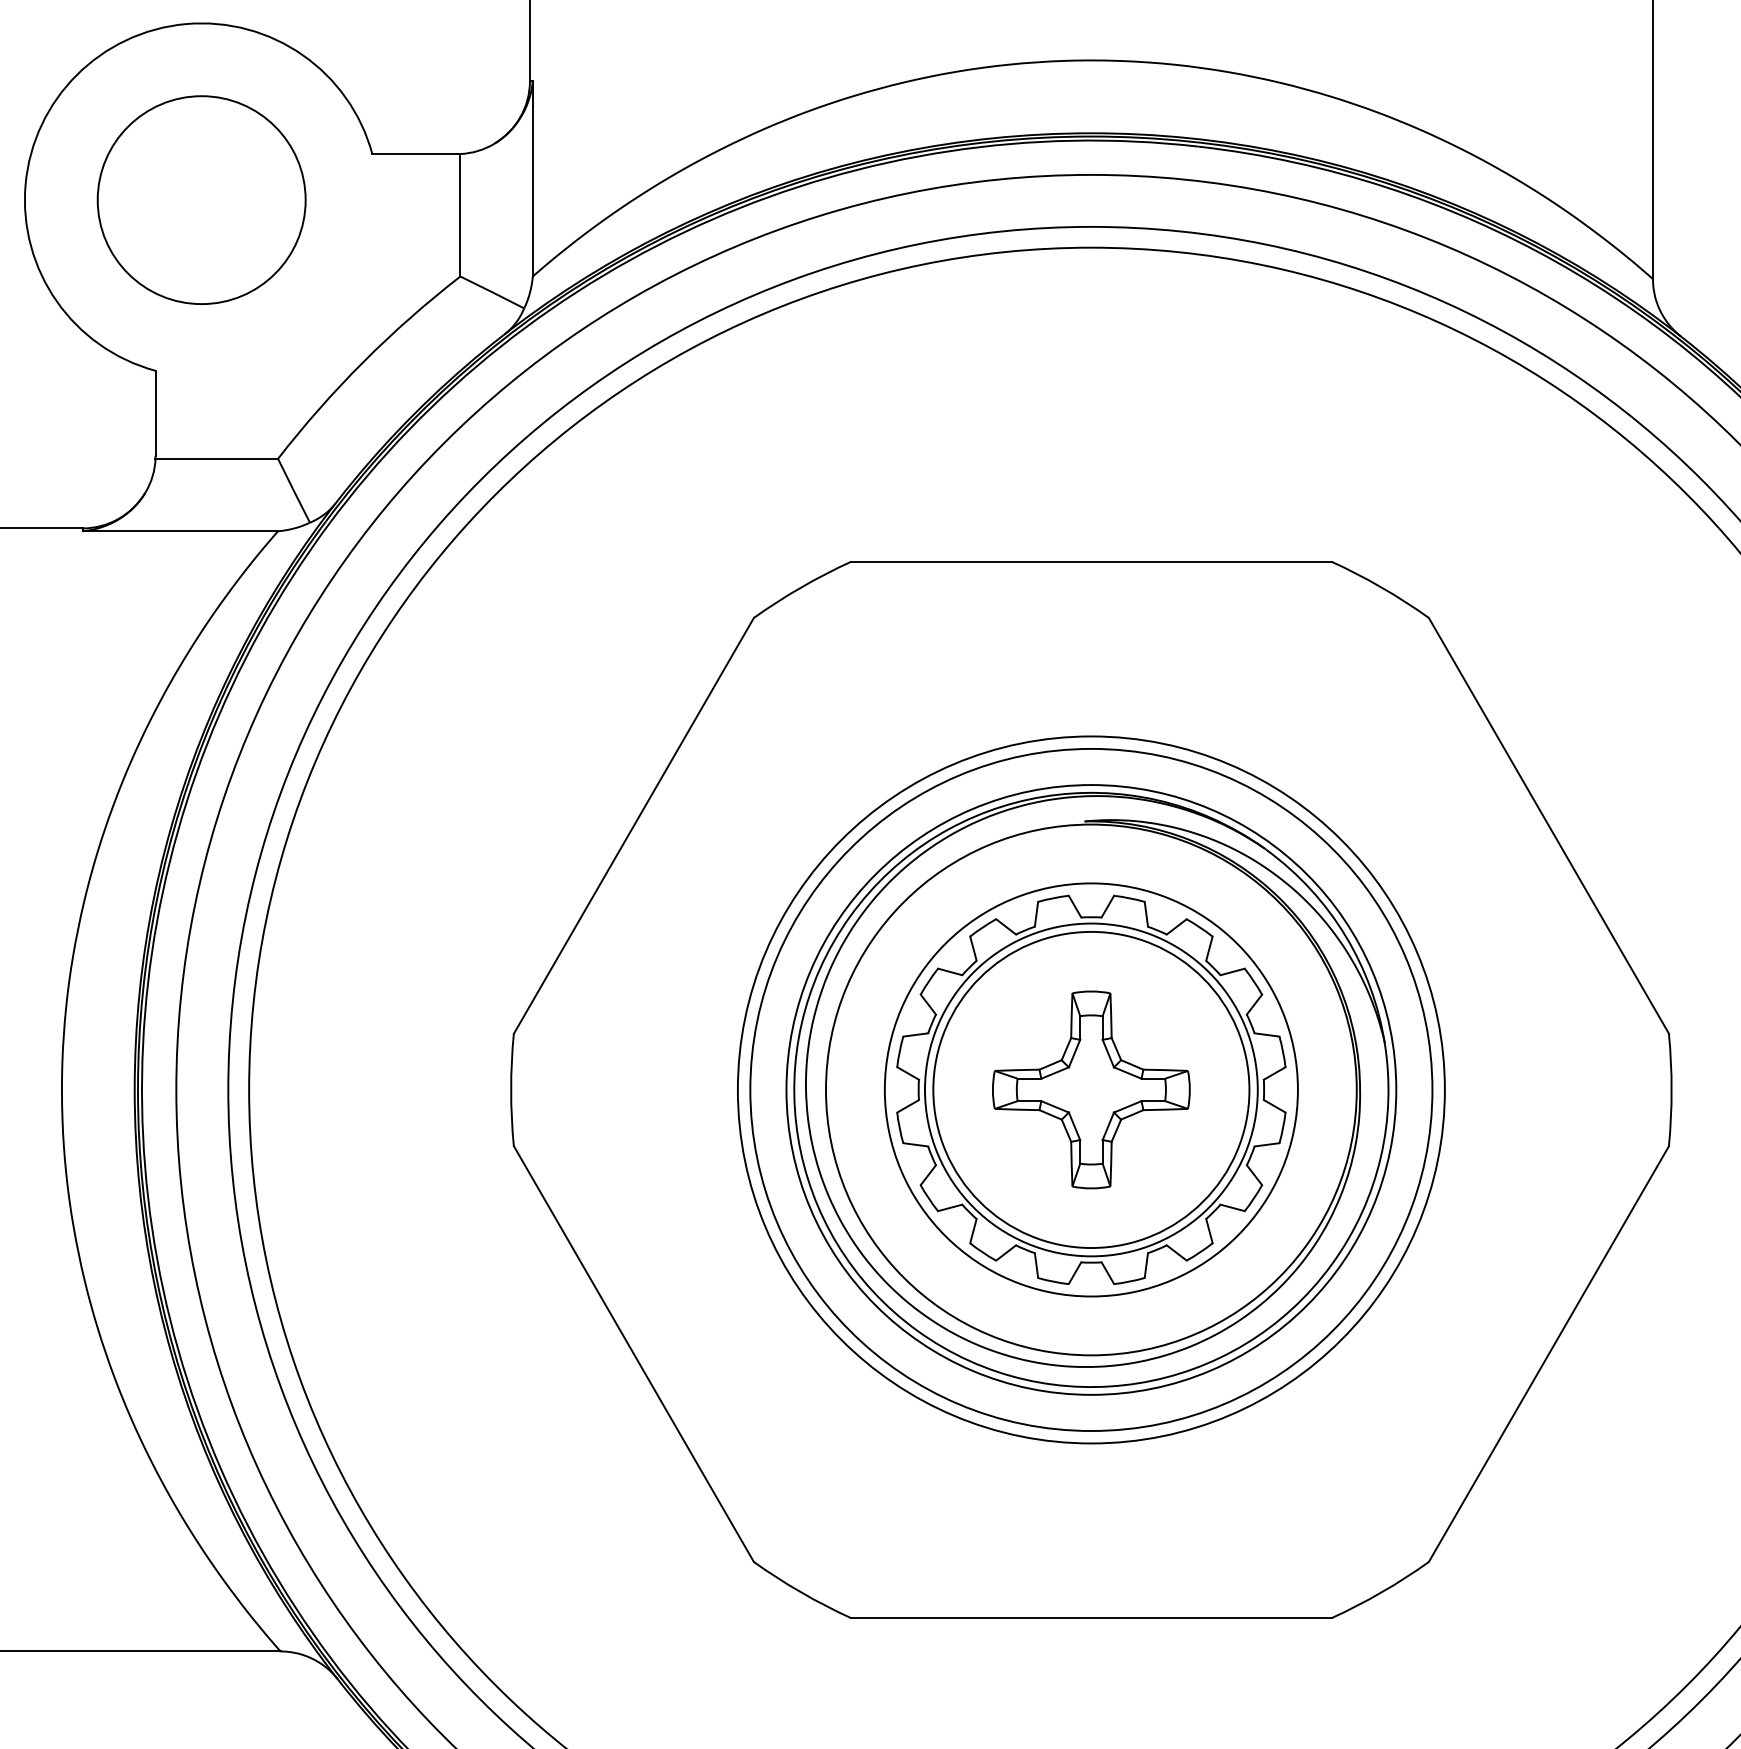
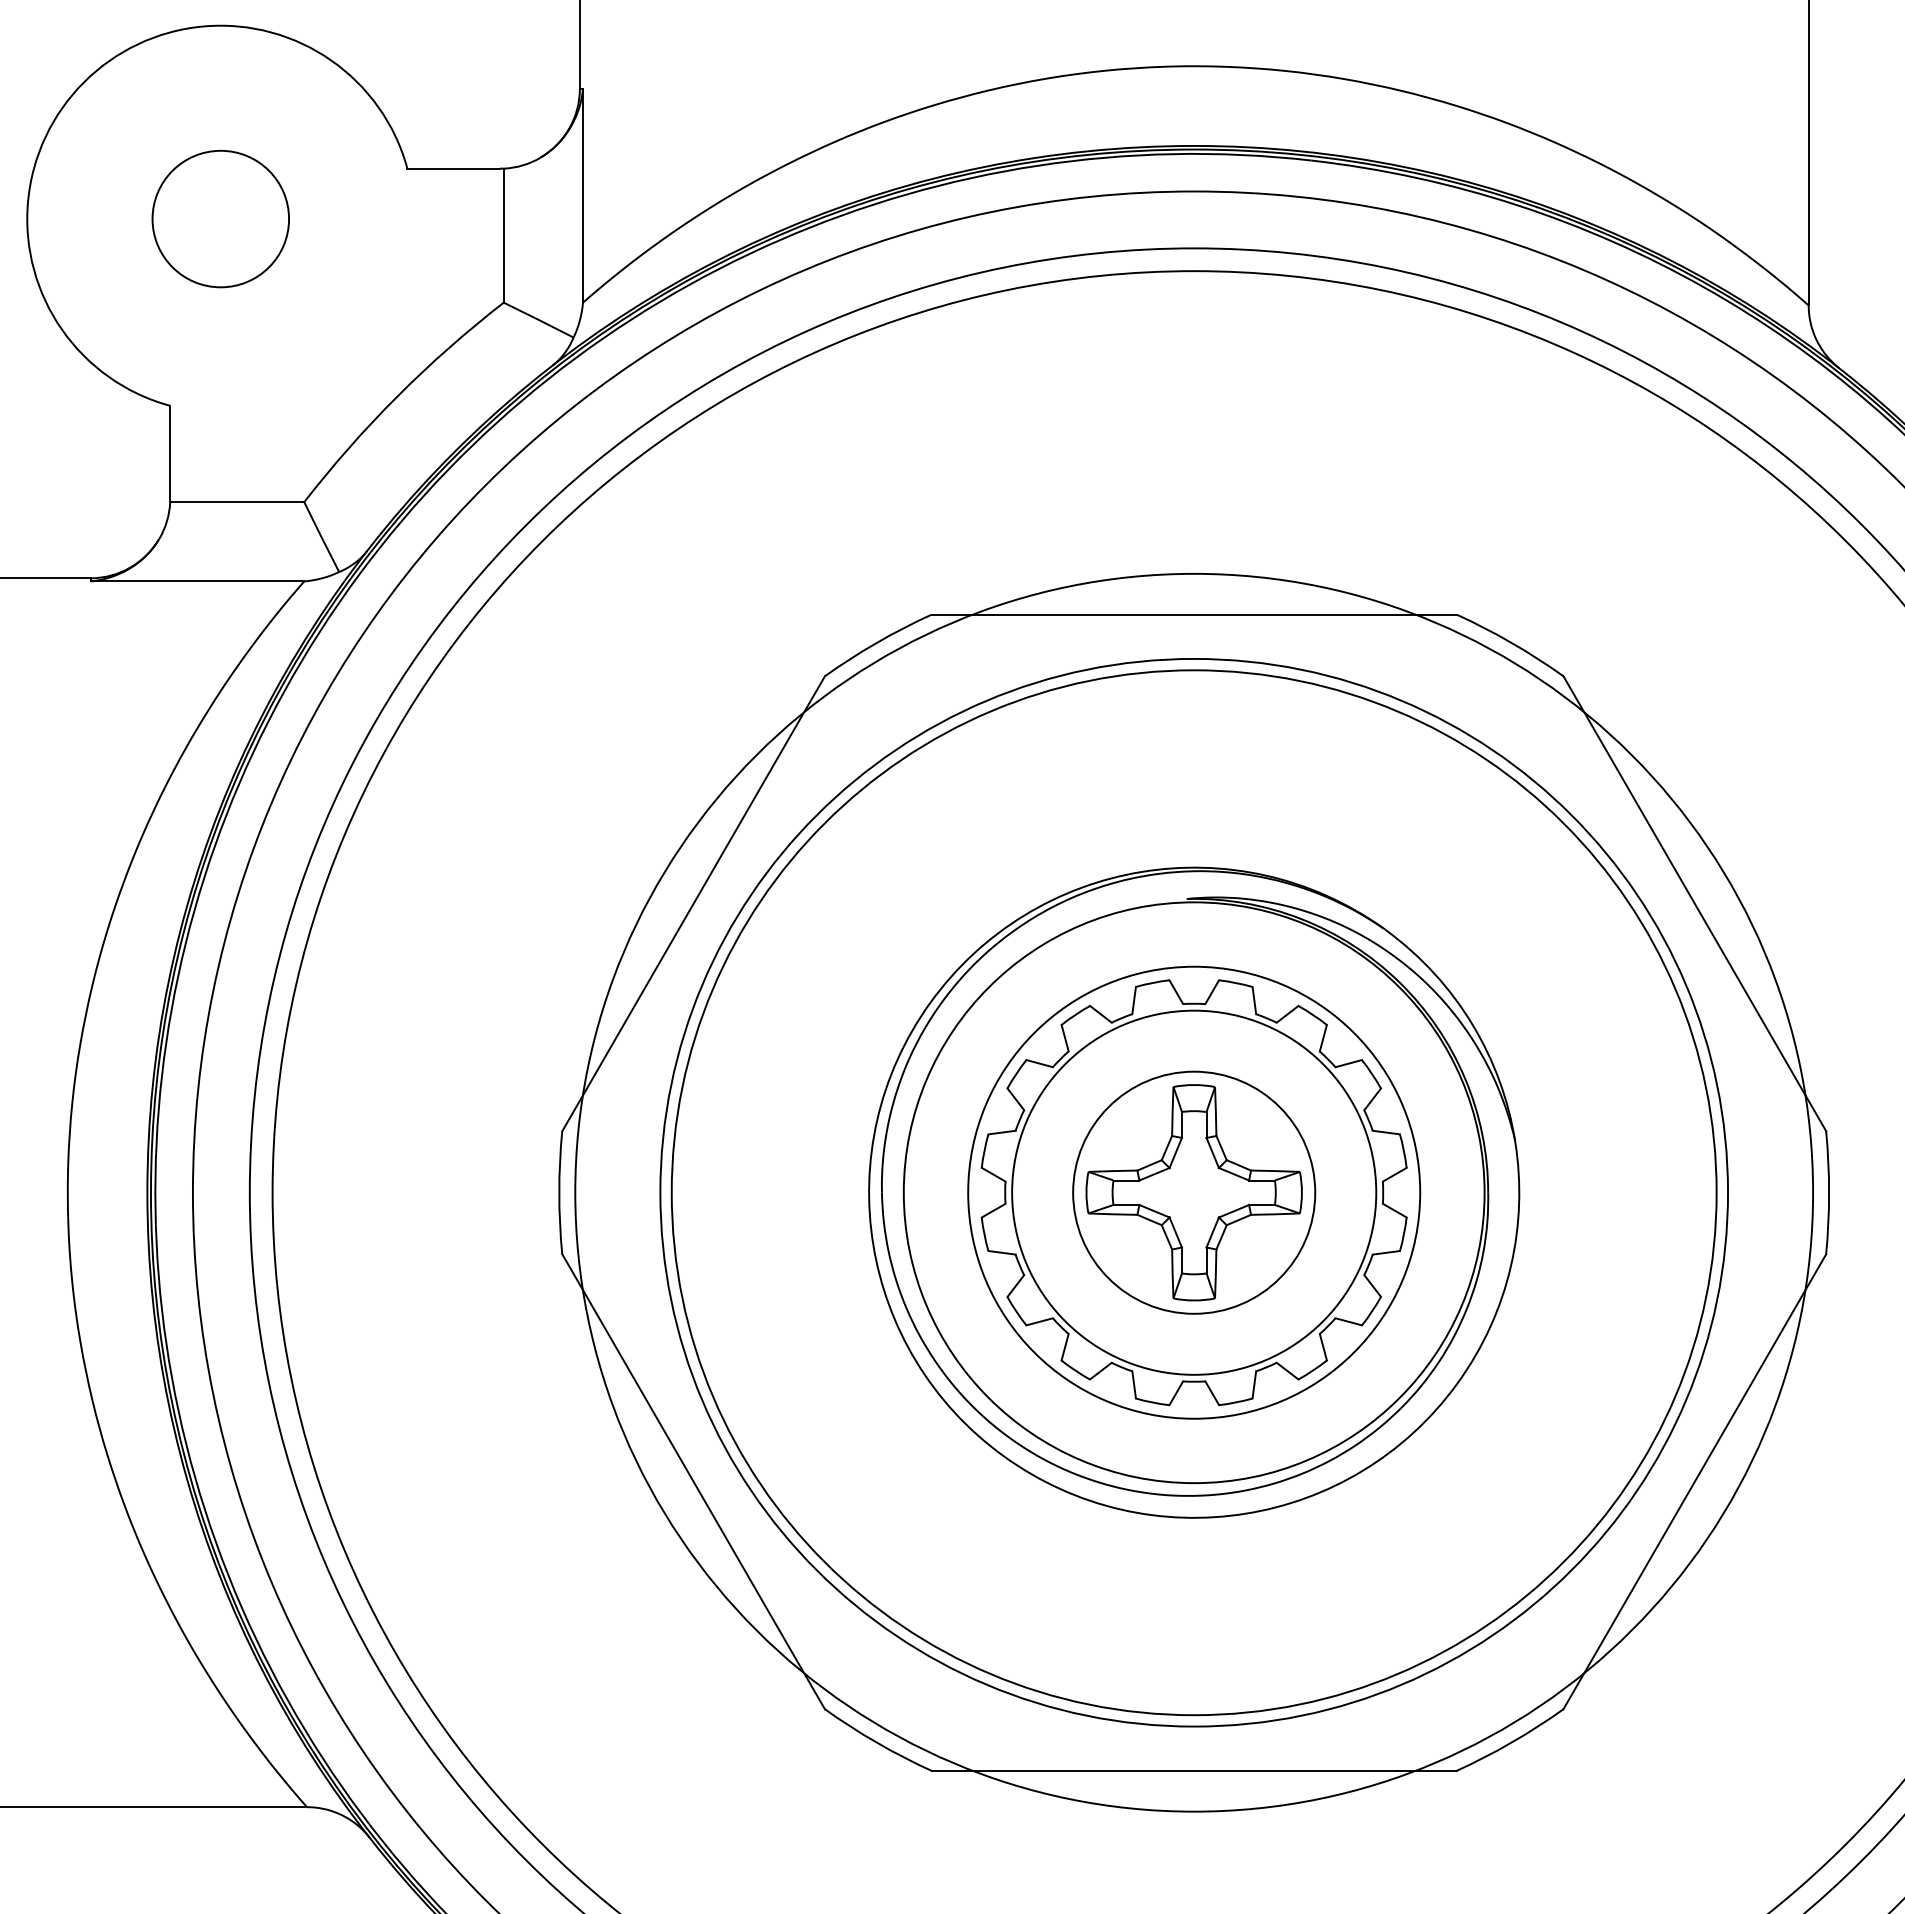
circle: (201, 199) -> (220, 218), size x0.6
circle: (1090, 1089) -> (1193, 1192), size x1.6
circle: (1091, 1089) -> (1194, 1192), size x0.7
circle: (1091, 1089) -> (1194, 1192), size x1.4
circle: (1091, 1089) -> (1194, 1192), size x1.6

